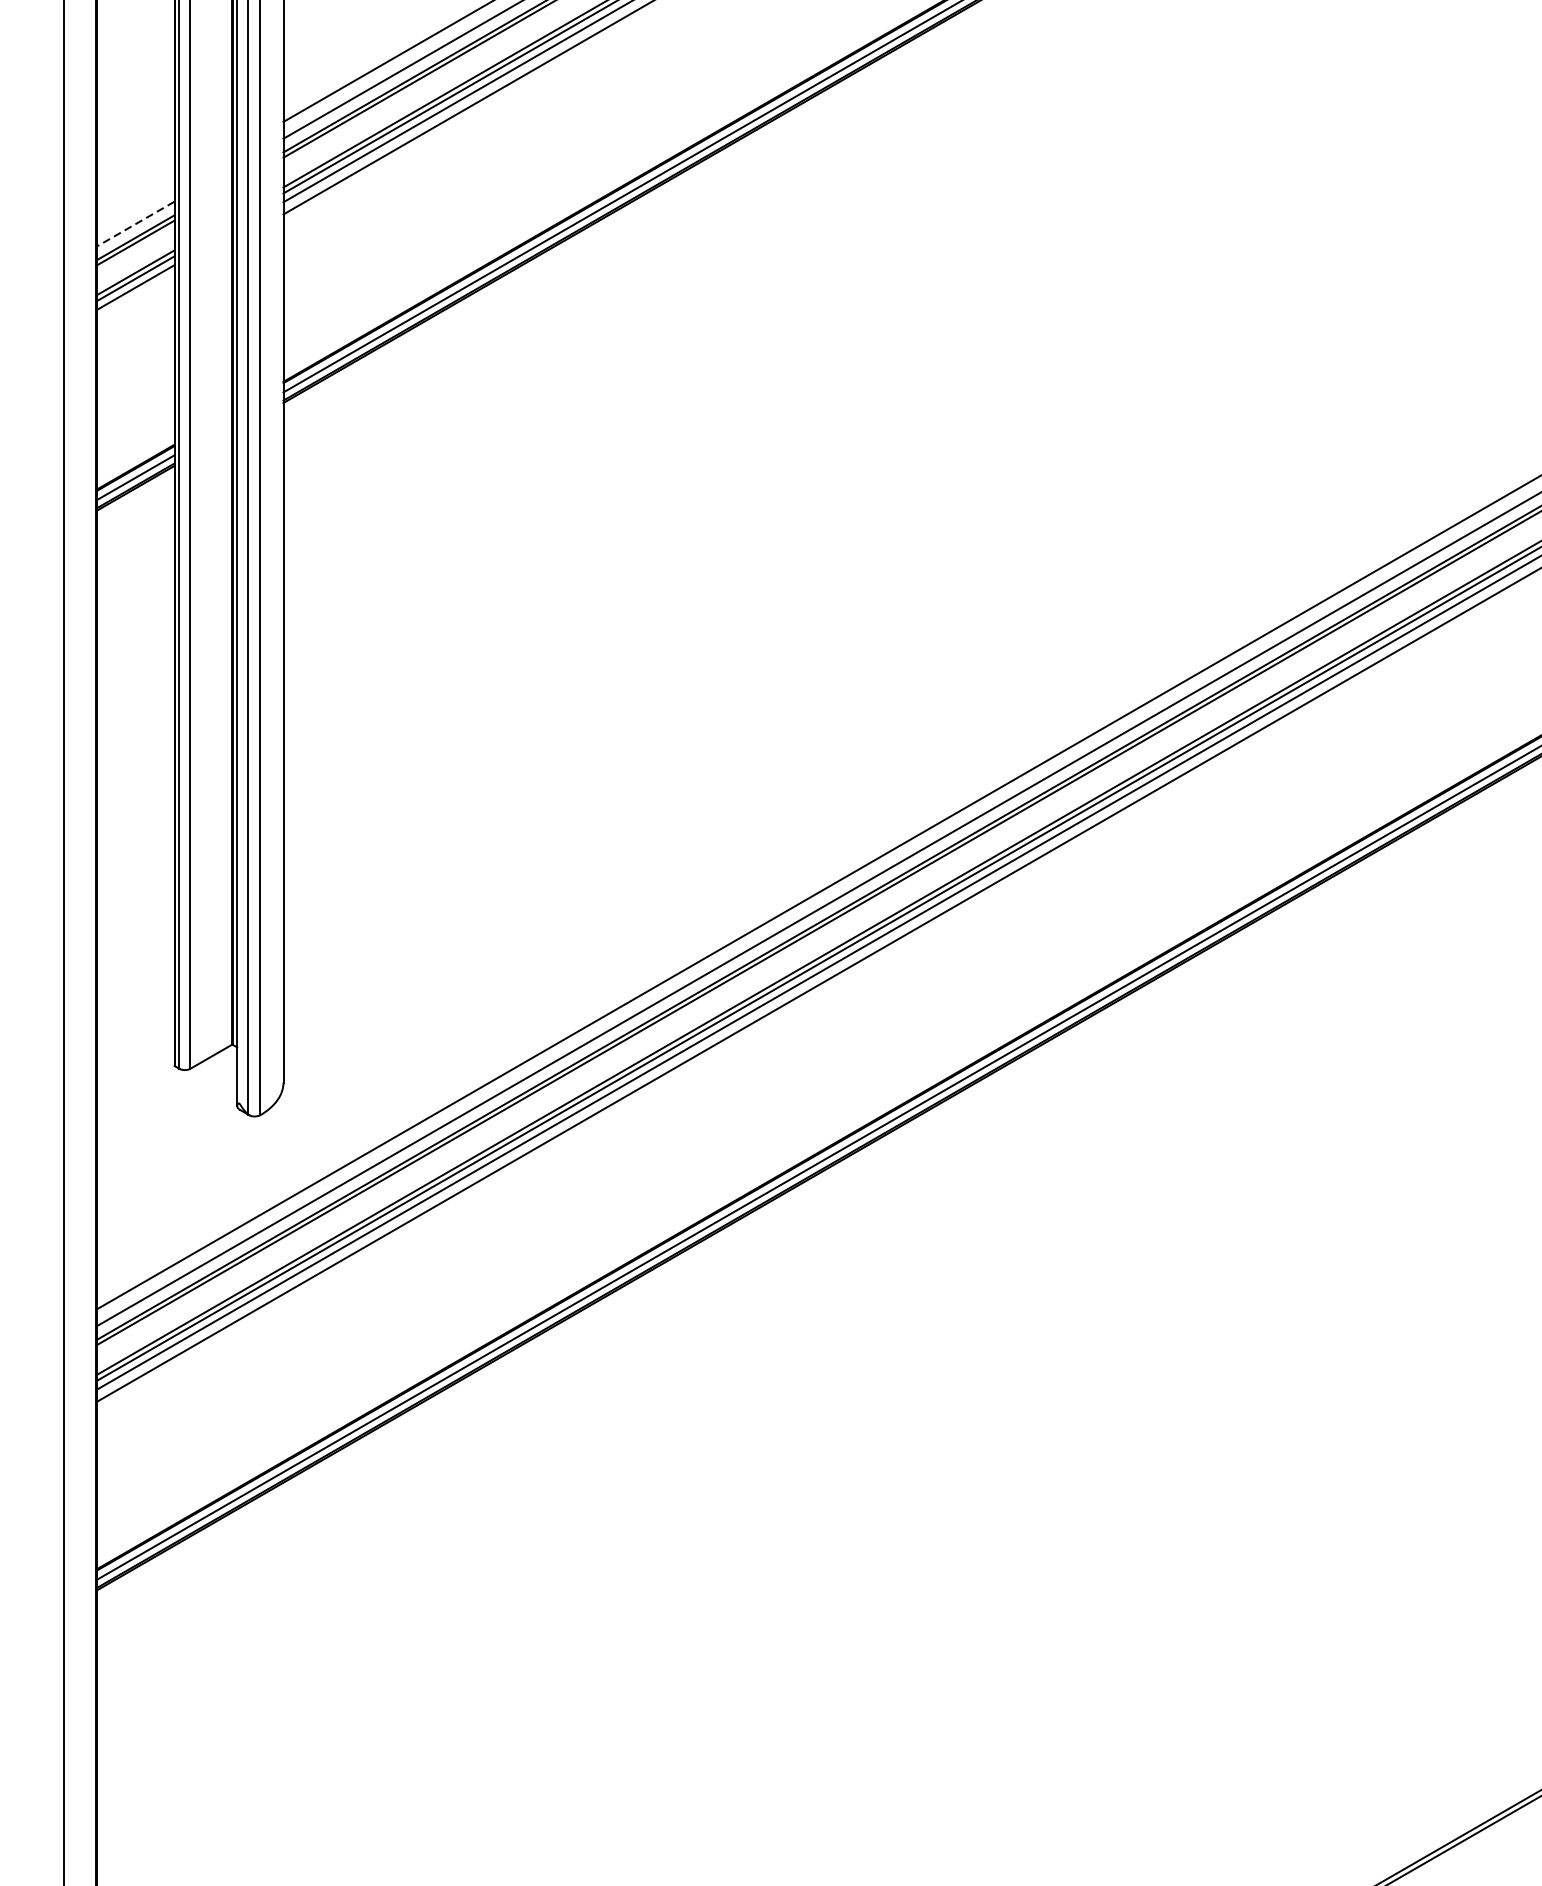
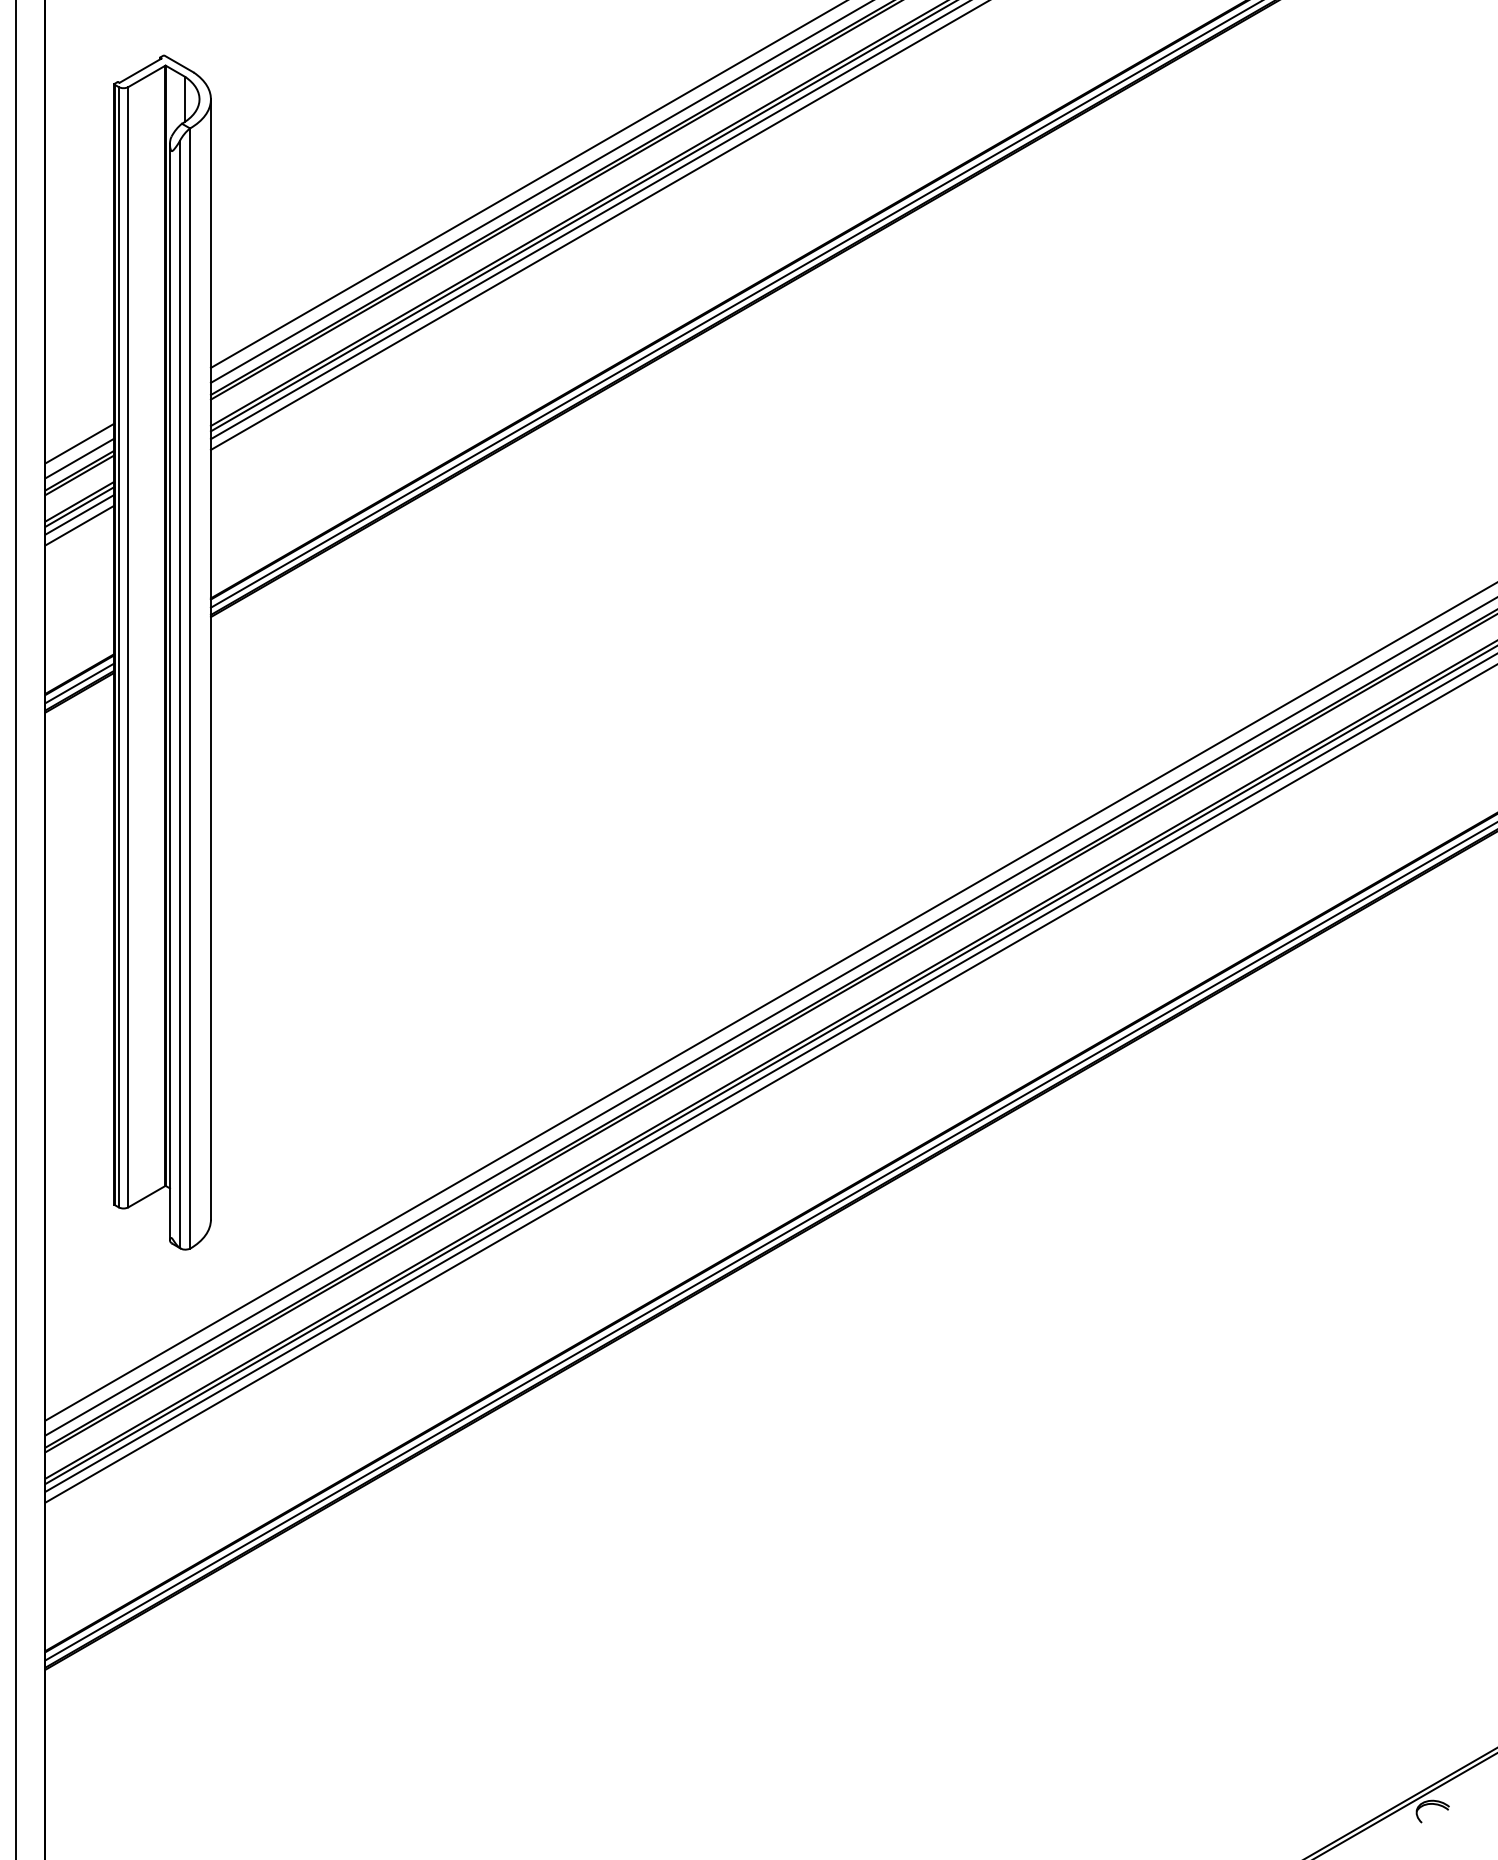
line: (135, 207) -> (79, 443), added
line: (135, 224) -> (79, 458), dashed -> solid
line: (135, 299) -> (79, 525), added

